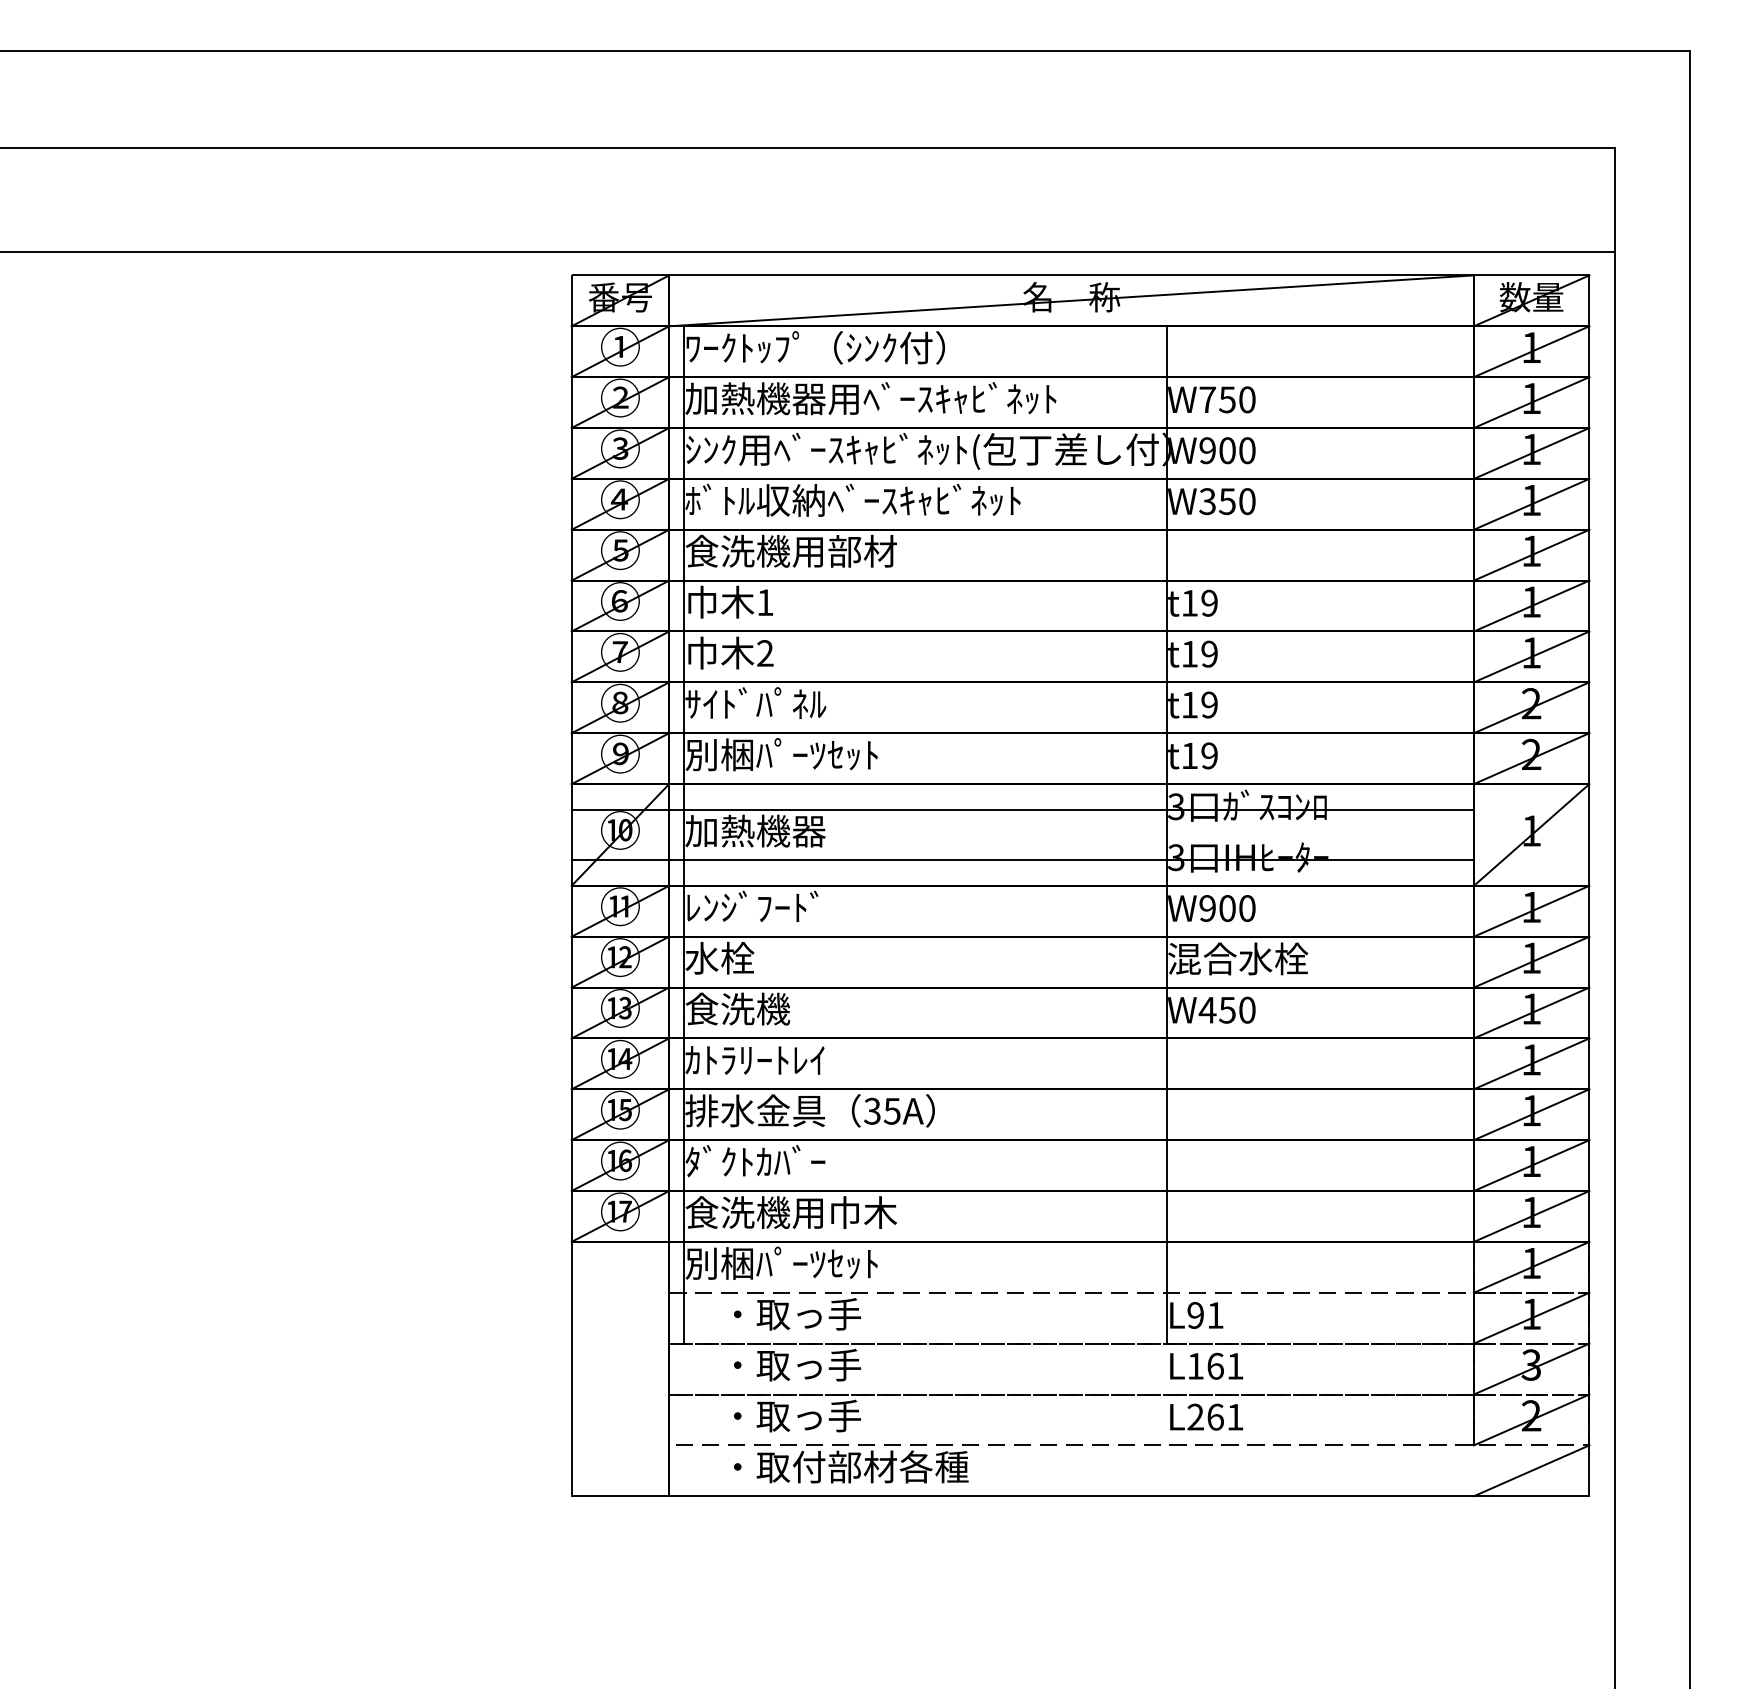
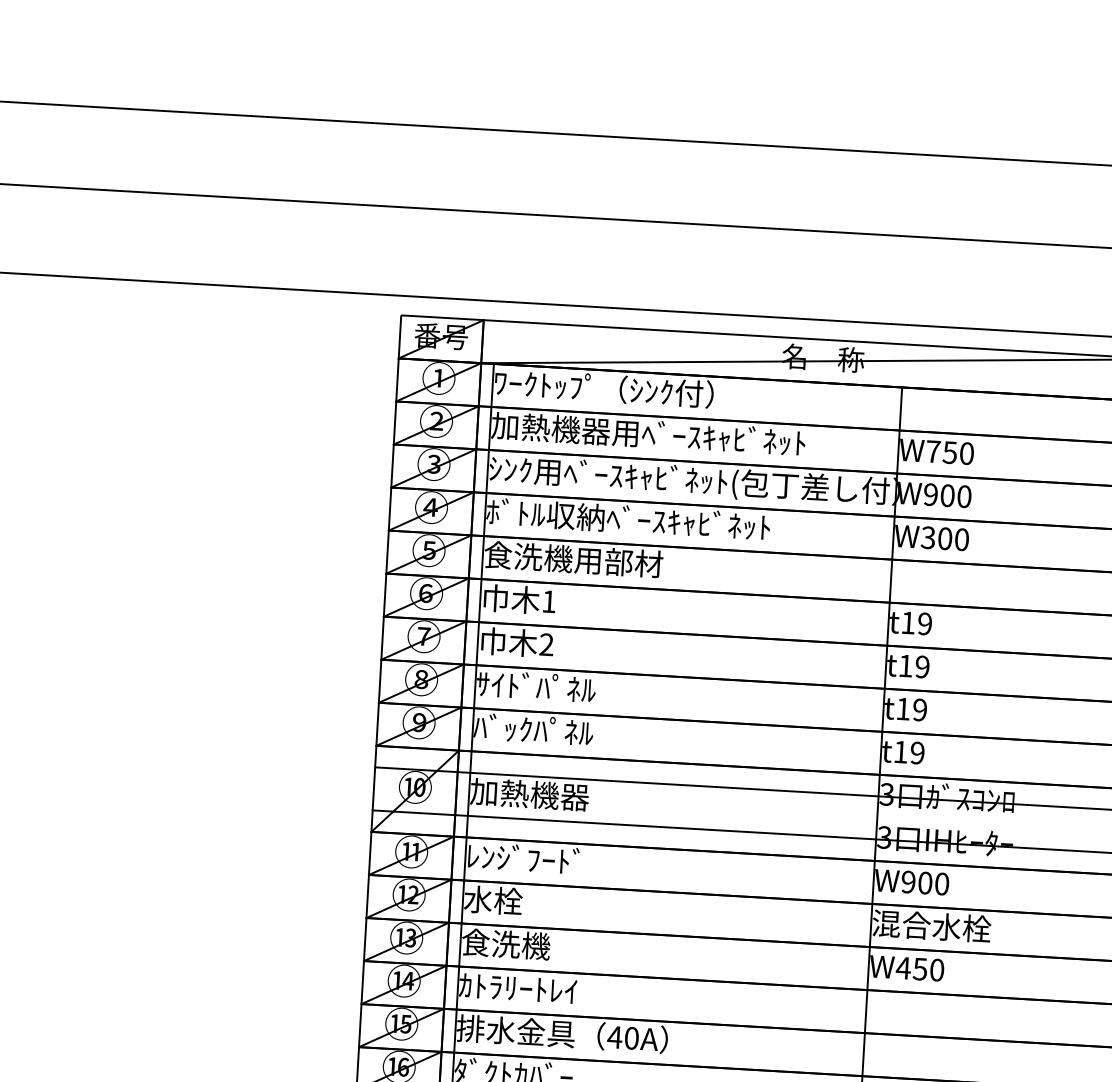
text: (1227, 501) -> (945, 538), W350 -> W300
text: (781, 754) -> (555, 731), 別梱ﾊﾟｰﾂｾｯﾄ -> ﾊﾞｯｸﾊﾟﾈﾙ
text: (881, 1110) -> (622, 1037), 35A -> 40A

